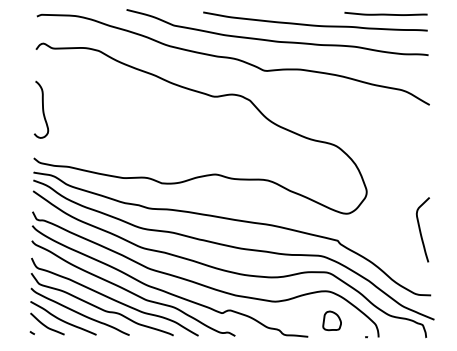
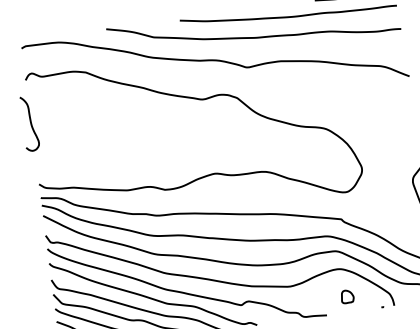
curve: (42, 109) -> (30, 123), moved
part: (331, 320) -> (346, 296), size x0.7

